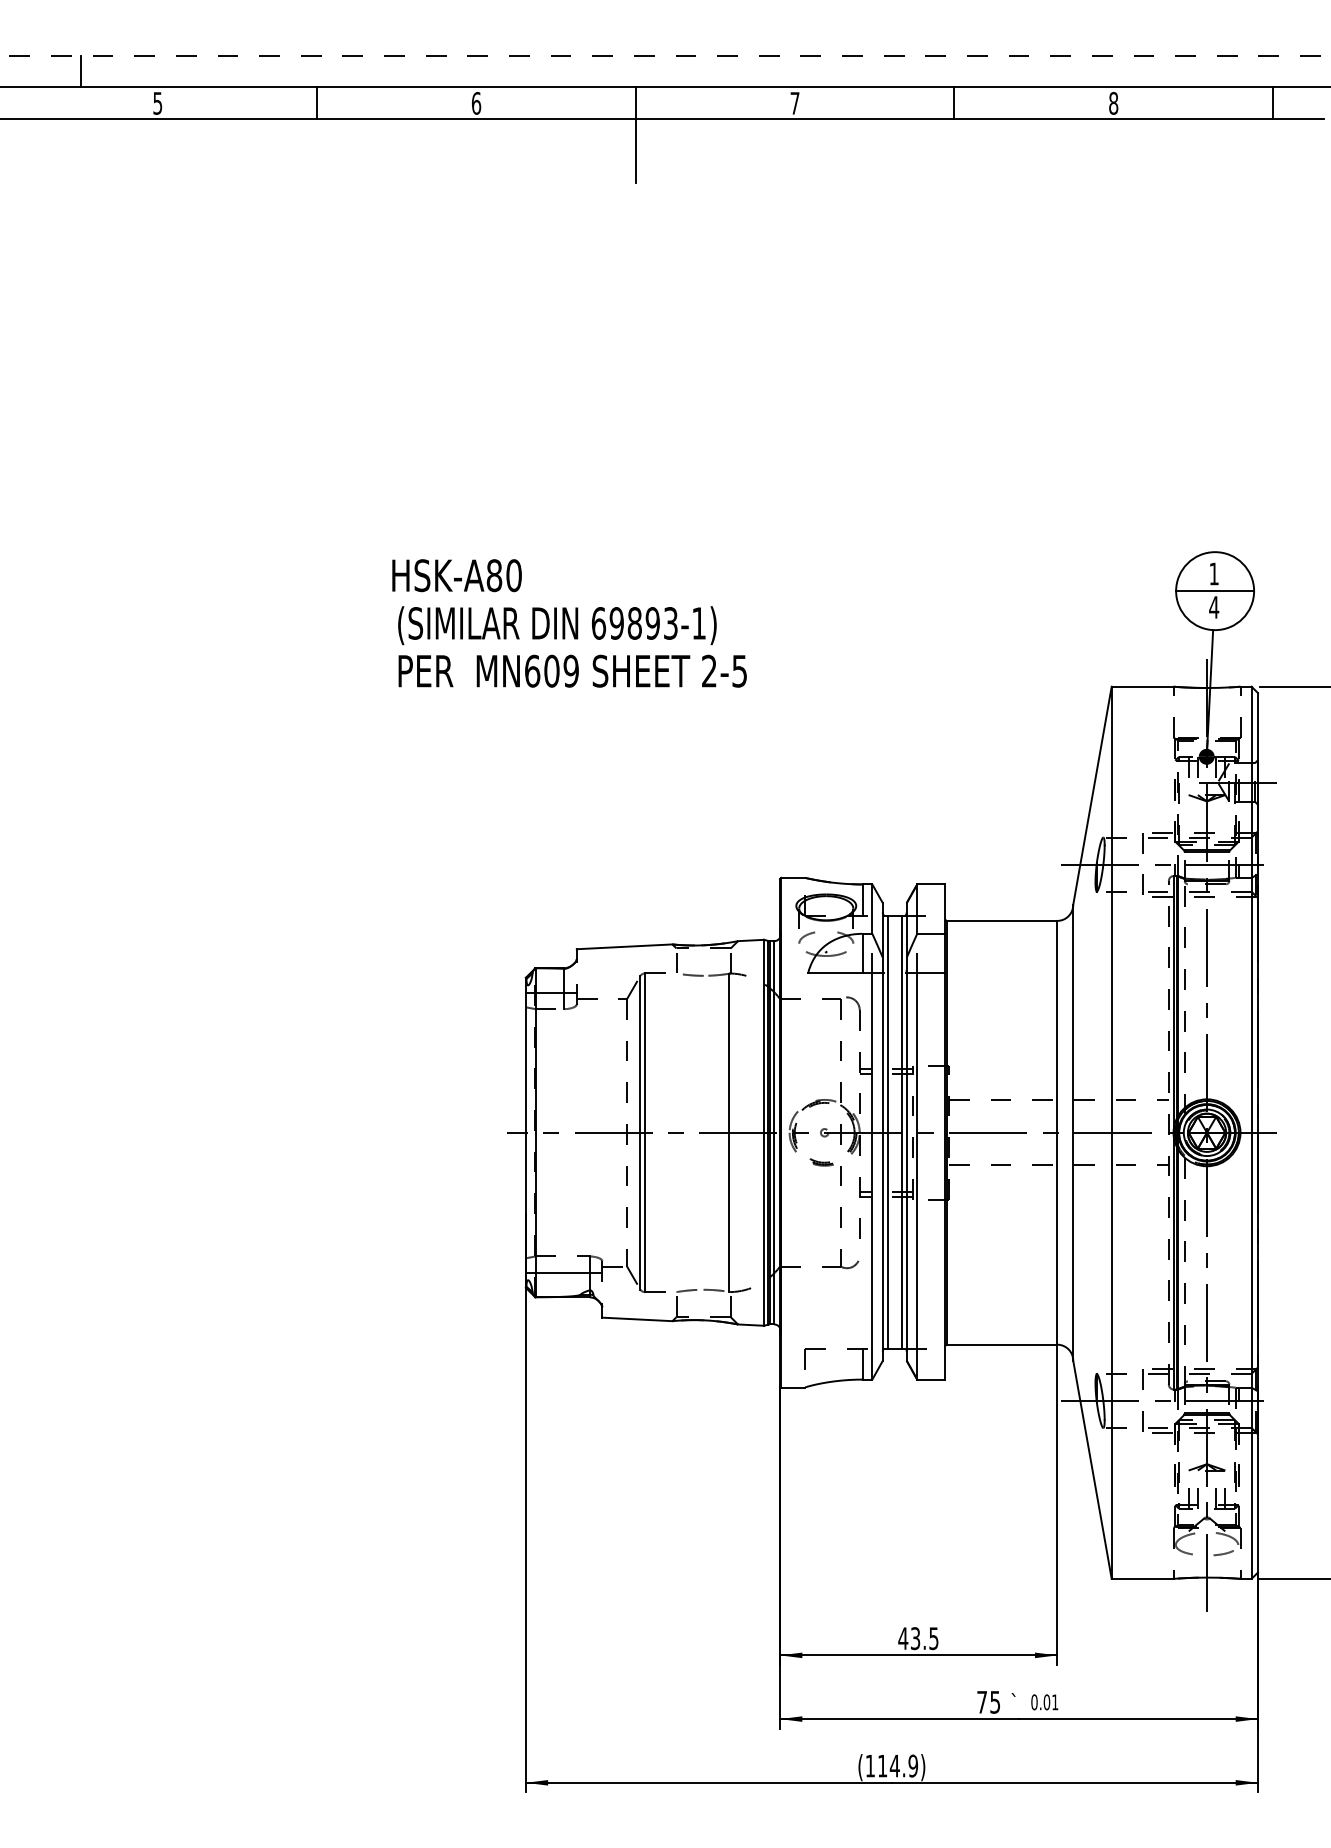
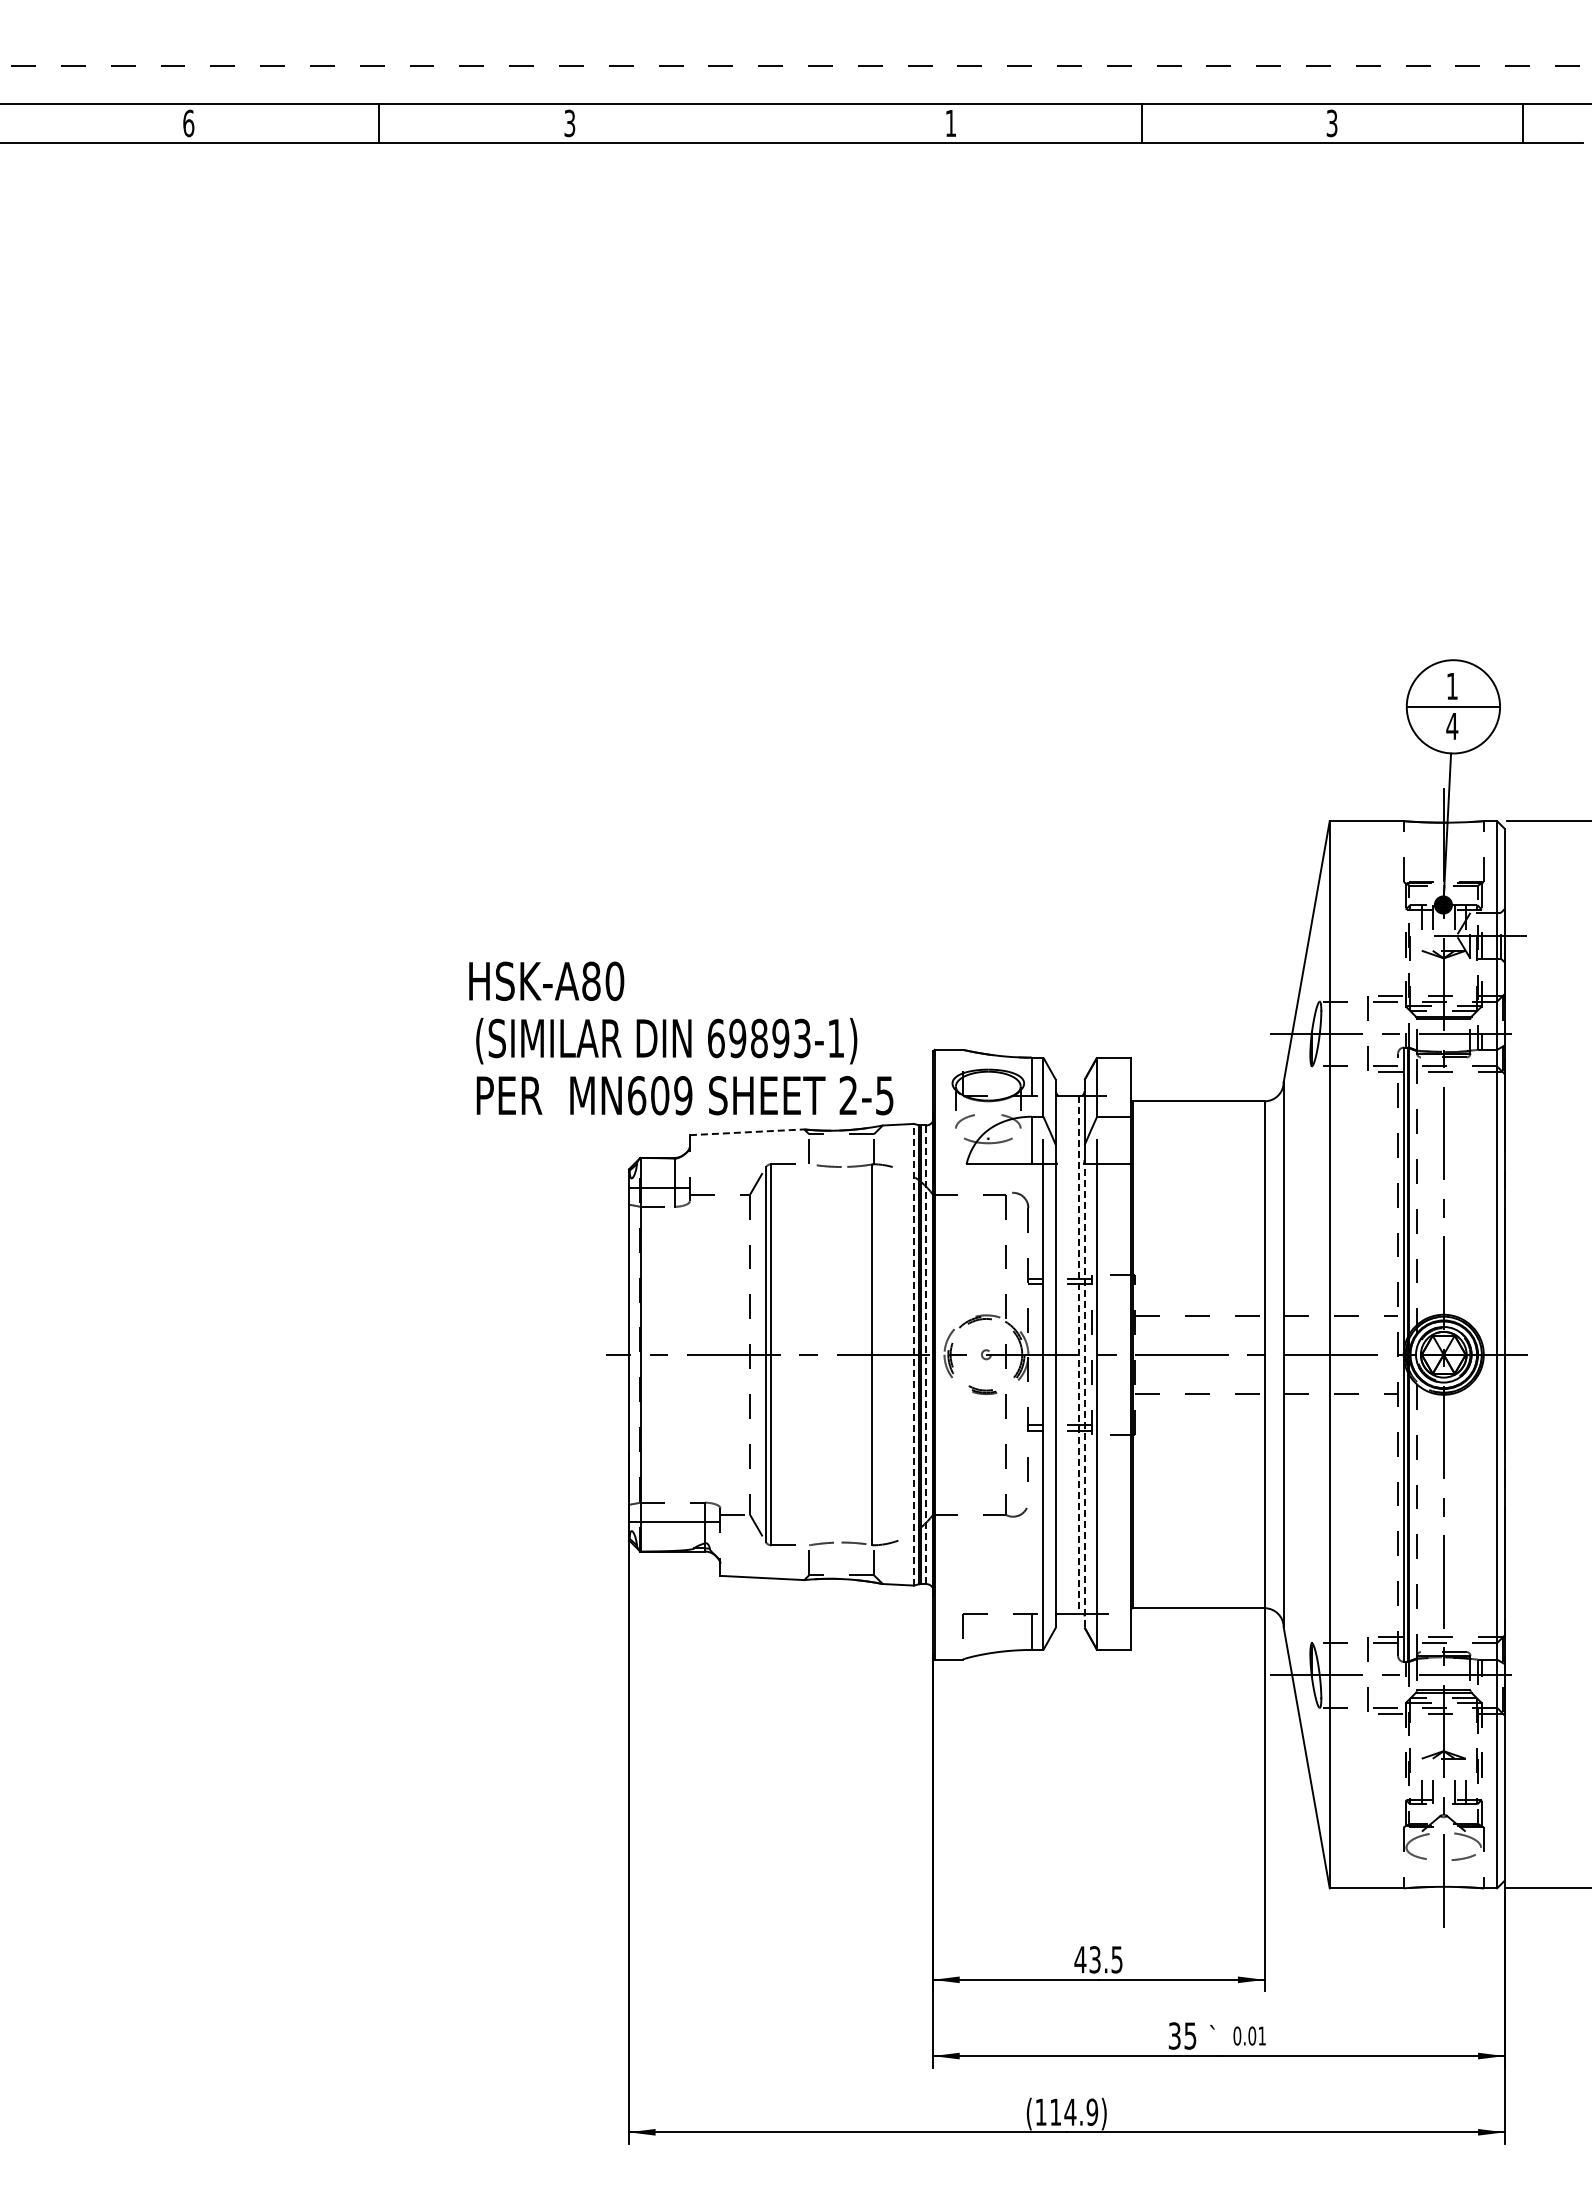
line: (81, 71) -> (97, 85), removed
text: (157, 103) -> (188, 123), 5 -> 6
text: (476, 103) -> (569, 123), 6 -> 3
text: (794, 103) -> (950, 123), 7 -> 1
text: (1113, 103) -> (1331, 123), 8 -> 3
line: (635, 135) -> (760, 161), removed
text: (569, 623) -> (681, 1038), moved
line: (624, 946) -> (747, 1132), solid -> dashed
line: (764, 1132) -> (914, 1354), solid -> dashed
line: (774, 1132) -> (926, 1354), solid -> dashed
line: (887, 1132) -> (1061, 1354), removed
line: (901, 1133) -> (1078, 1355), solid -> dashed
line: (906, 1166) -> (1084, 1395), solid -> dashed
text: (981, 1701) -> (1174, 2035), 75 -> 35

